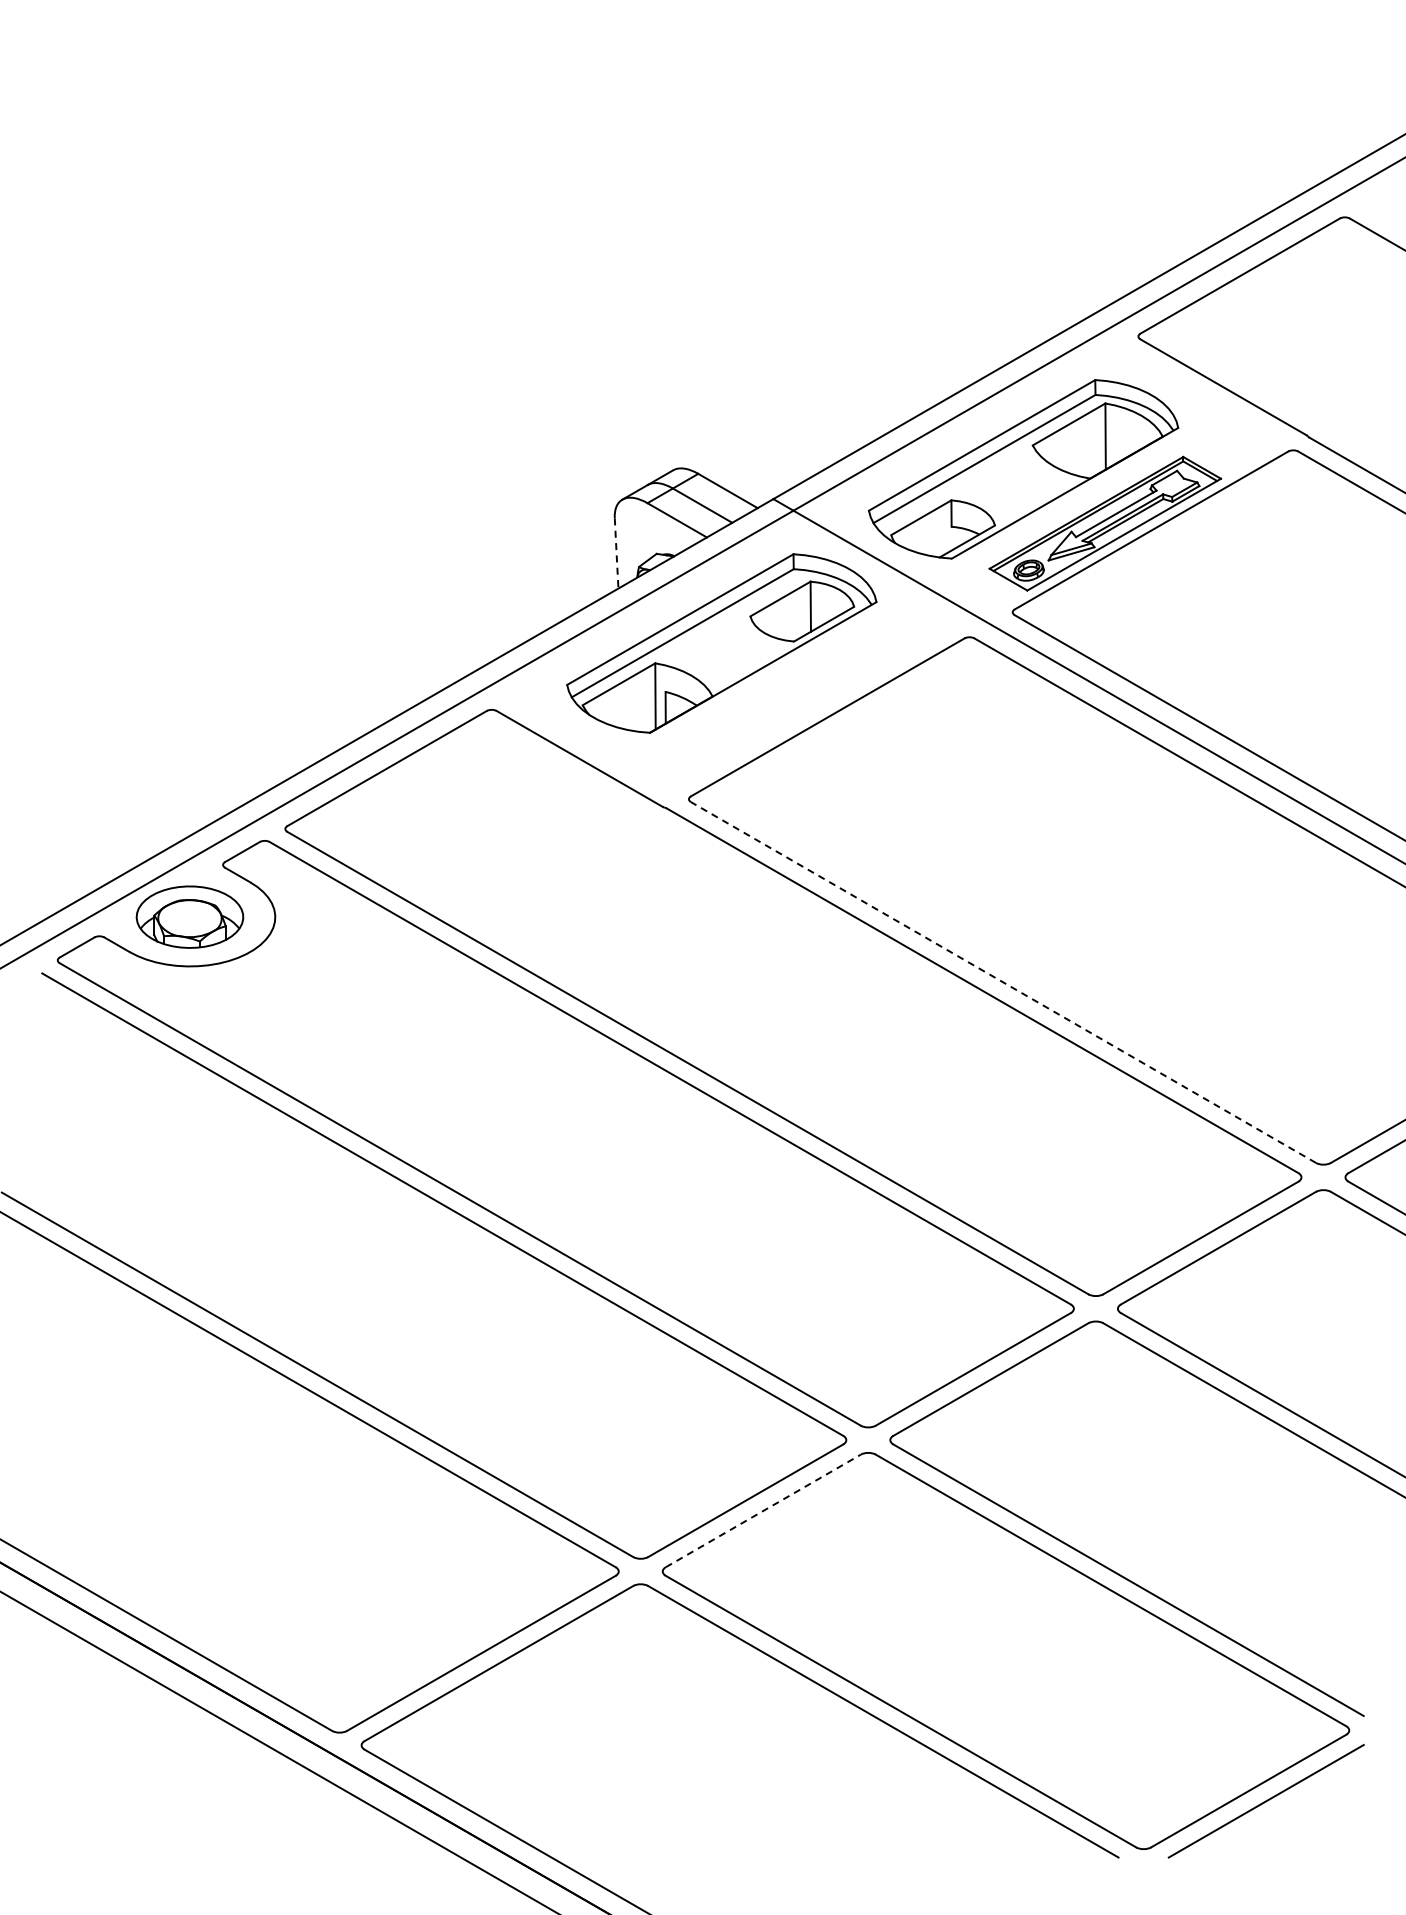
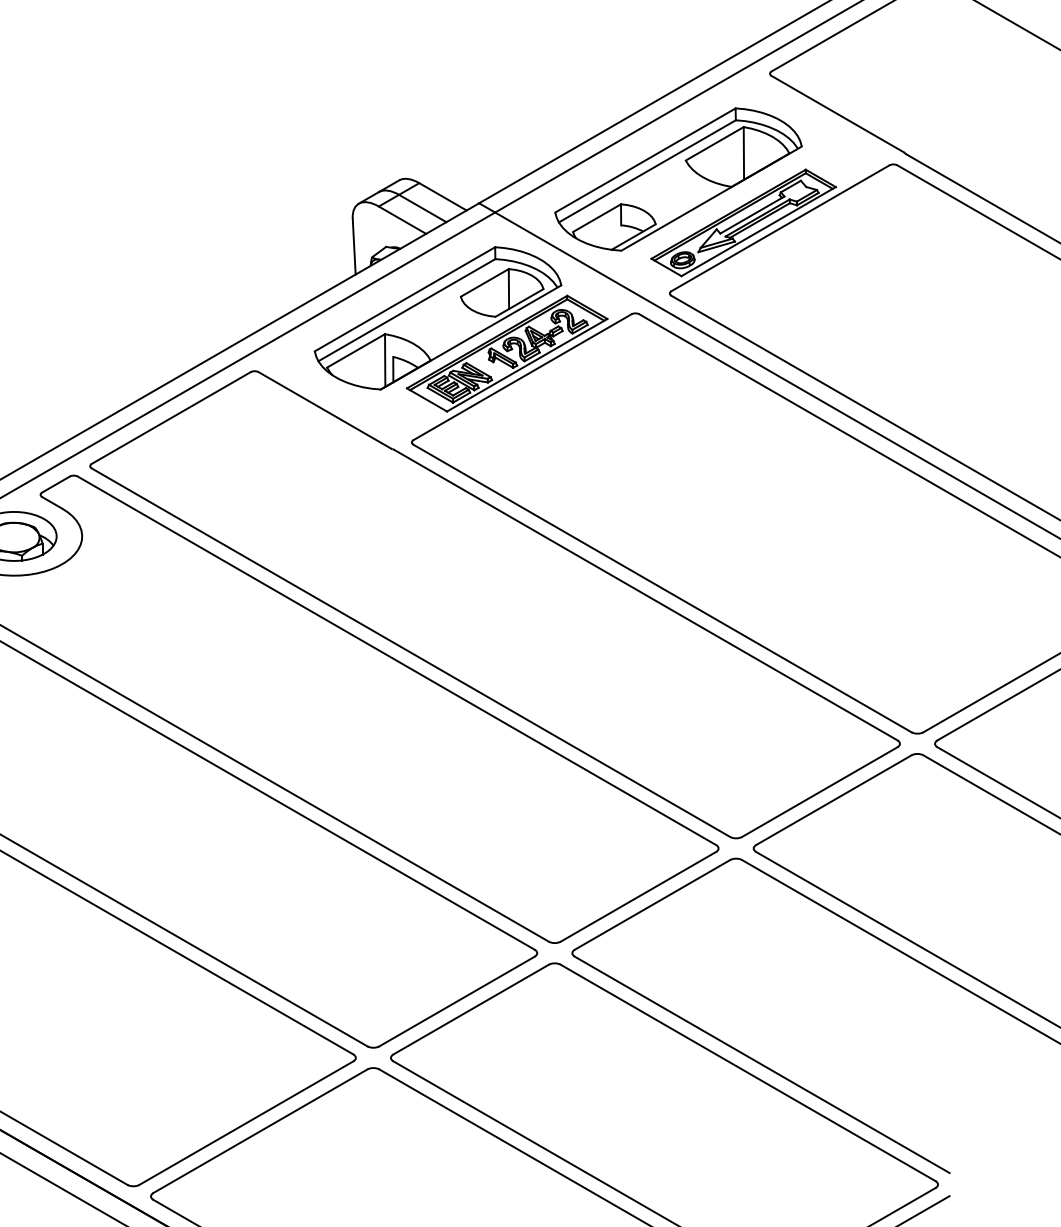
line: (616, 554) -> (354, 247), dashed -> solid
part: (808, 687) -> (507, 353), added
line: (1003, 982) -> (662, 588), dashed -> solid
line: (763, 1510) -> (471, 1009), dashed -> solid

